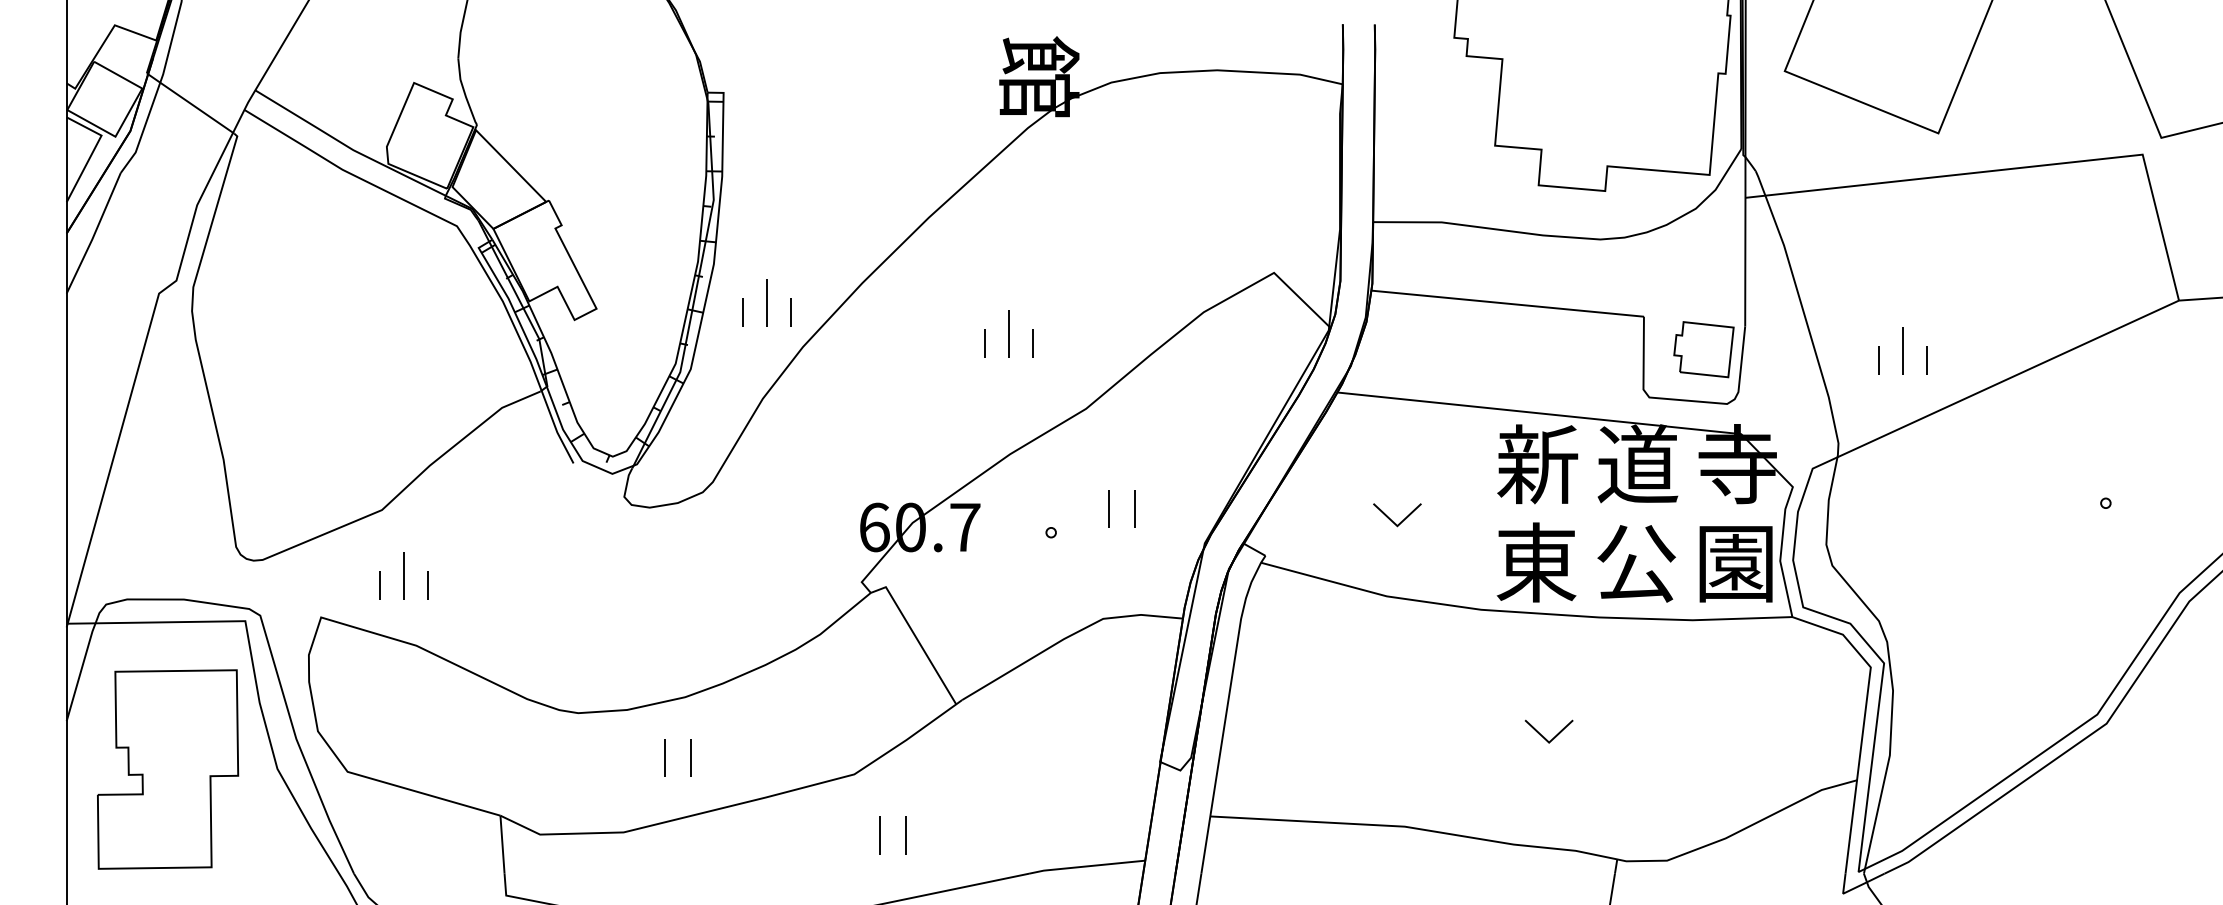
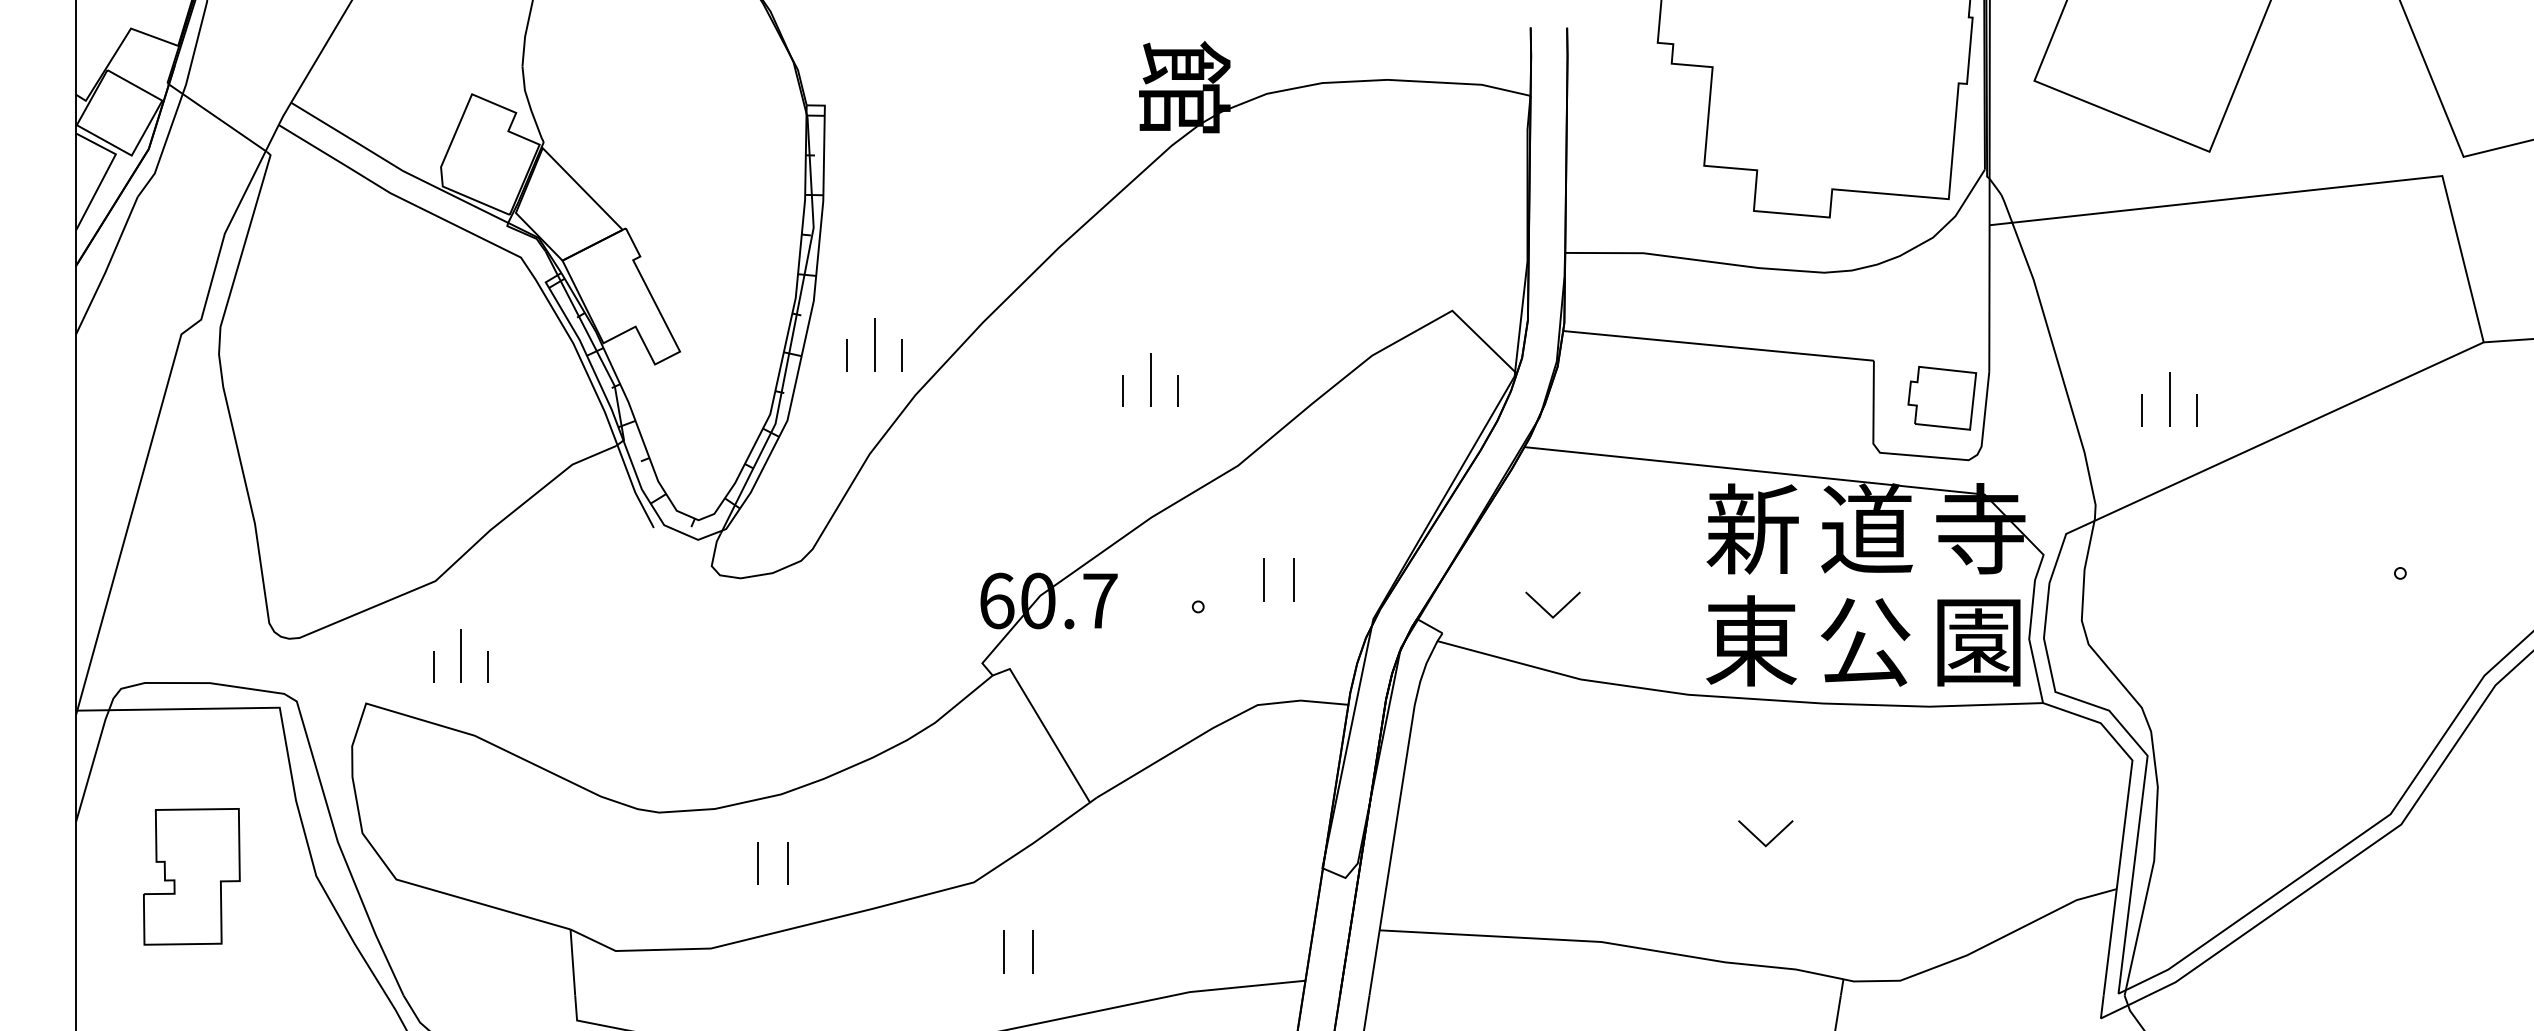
part: (1400, 521) -> (1556, 612), moved
part: (168, 769) -> (192, 876), size x0.6

